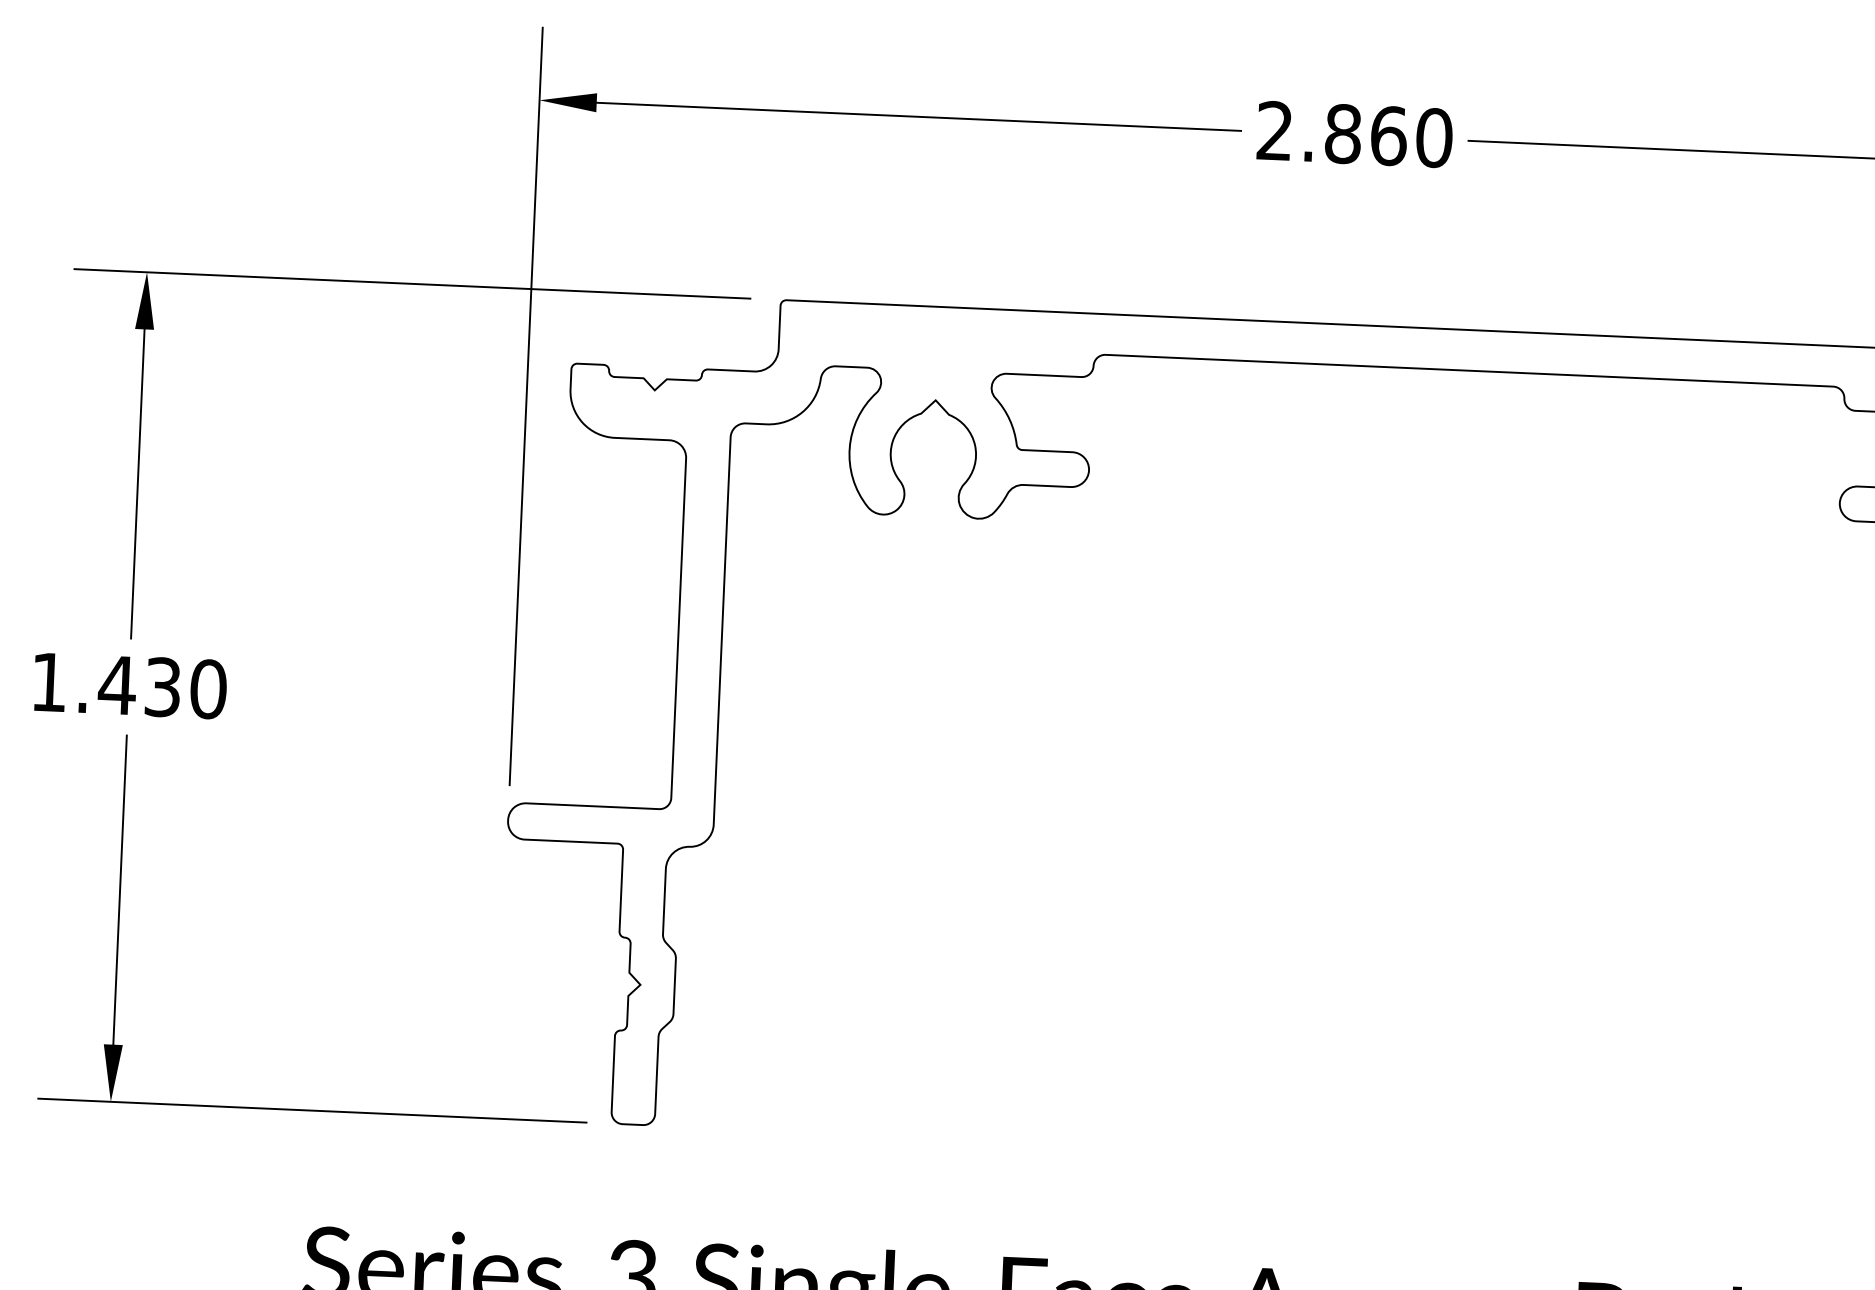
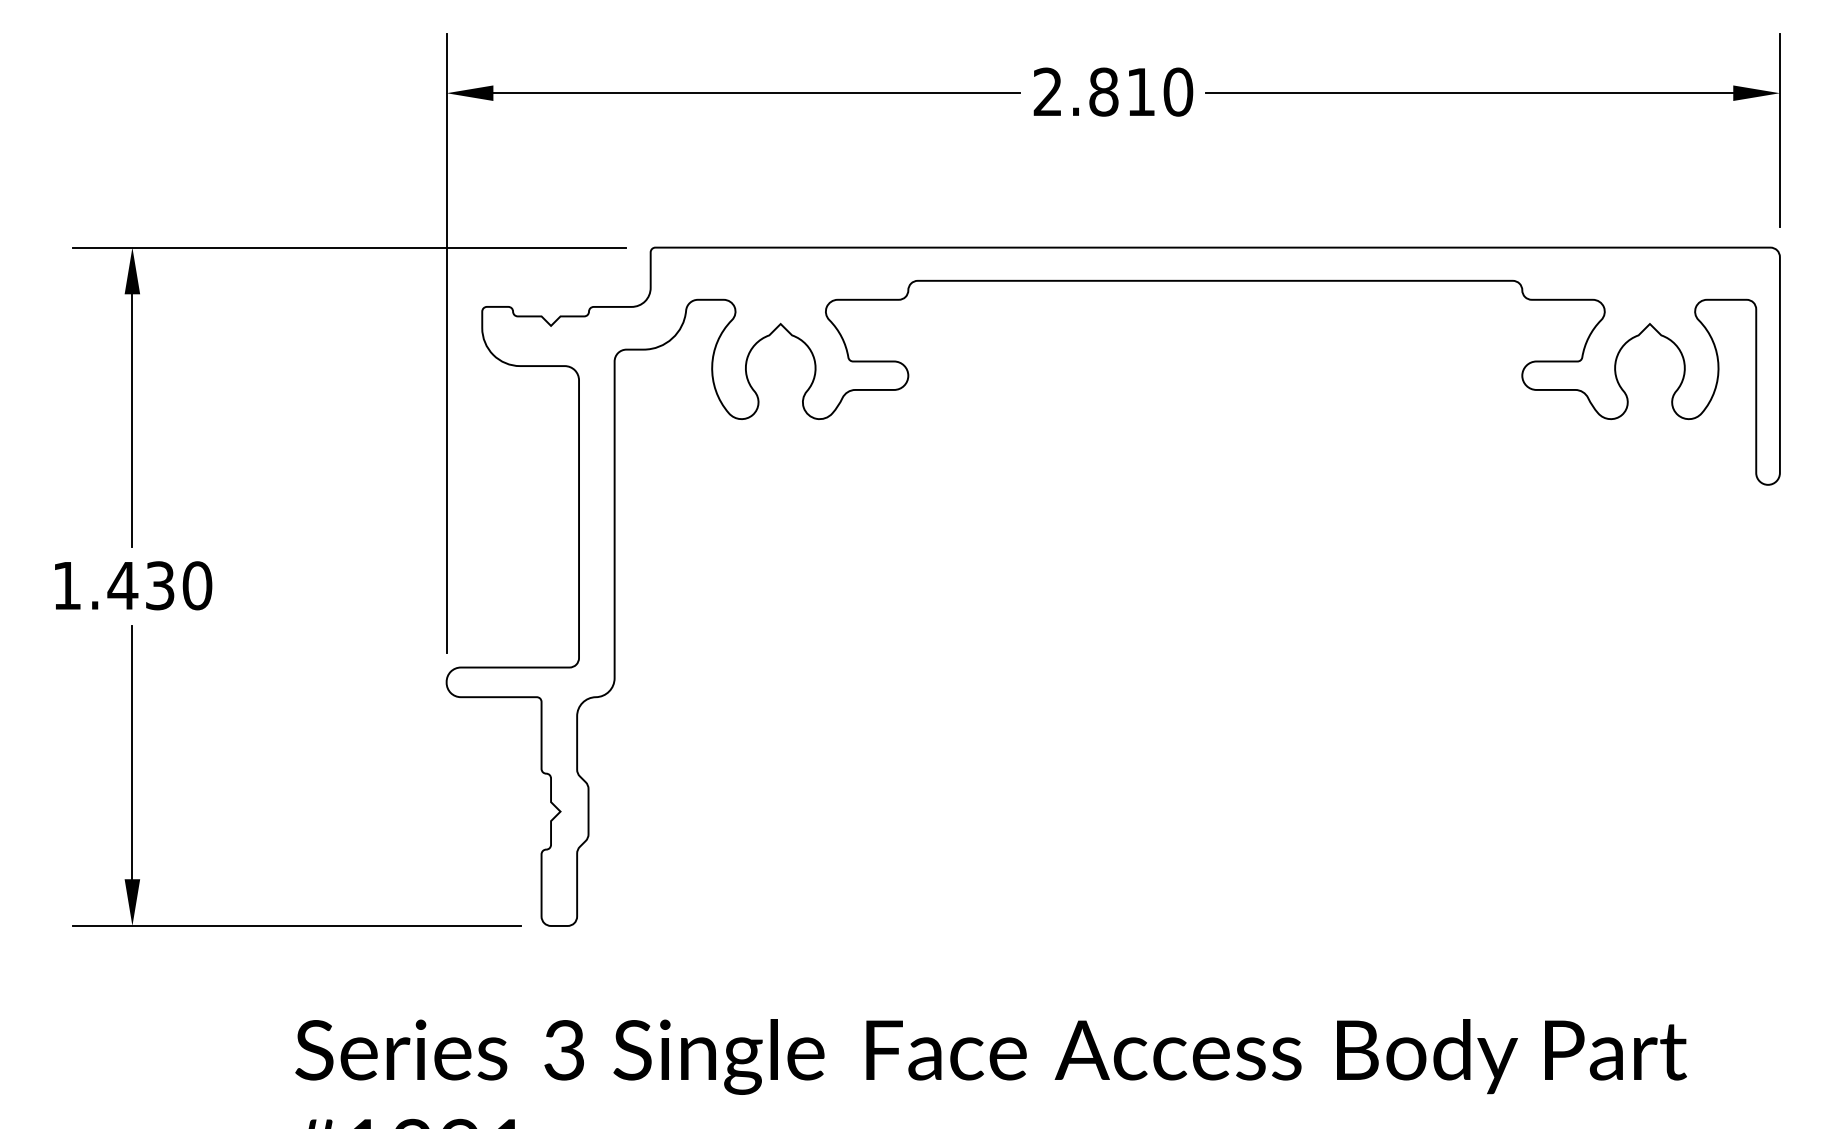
text: (1389, 135) -> (1141, 91), 2.860 -> 2.810

